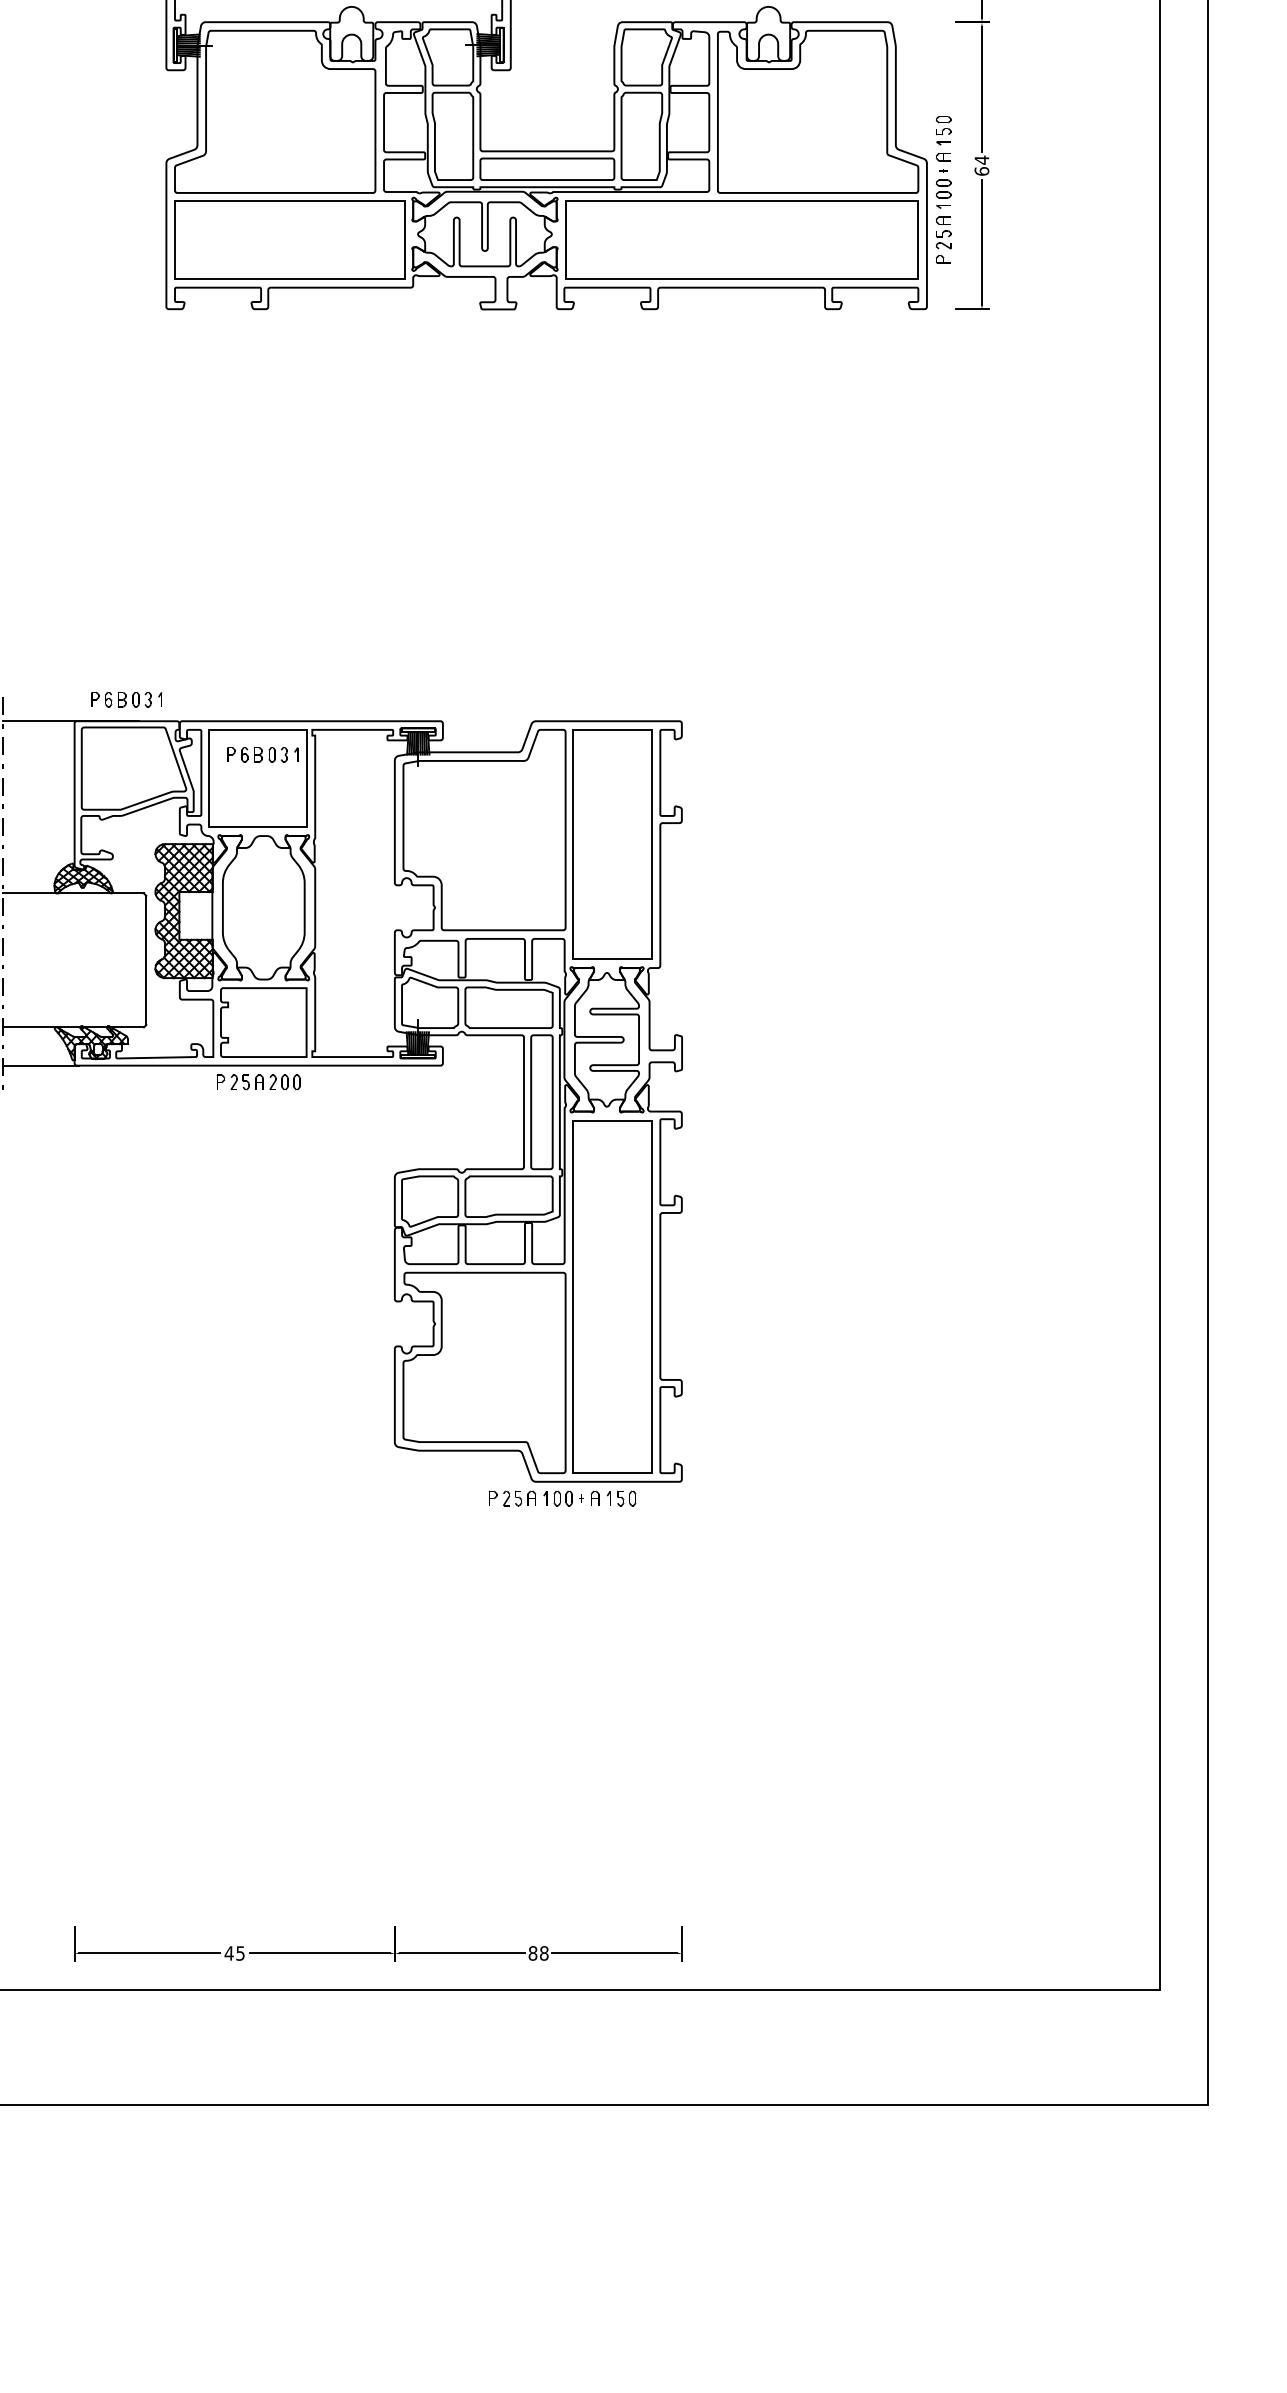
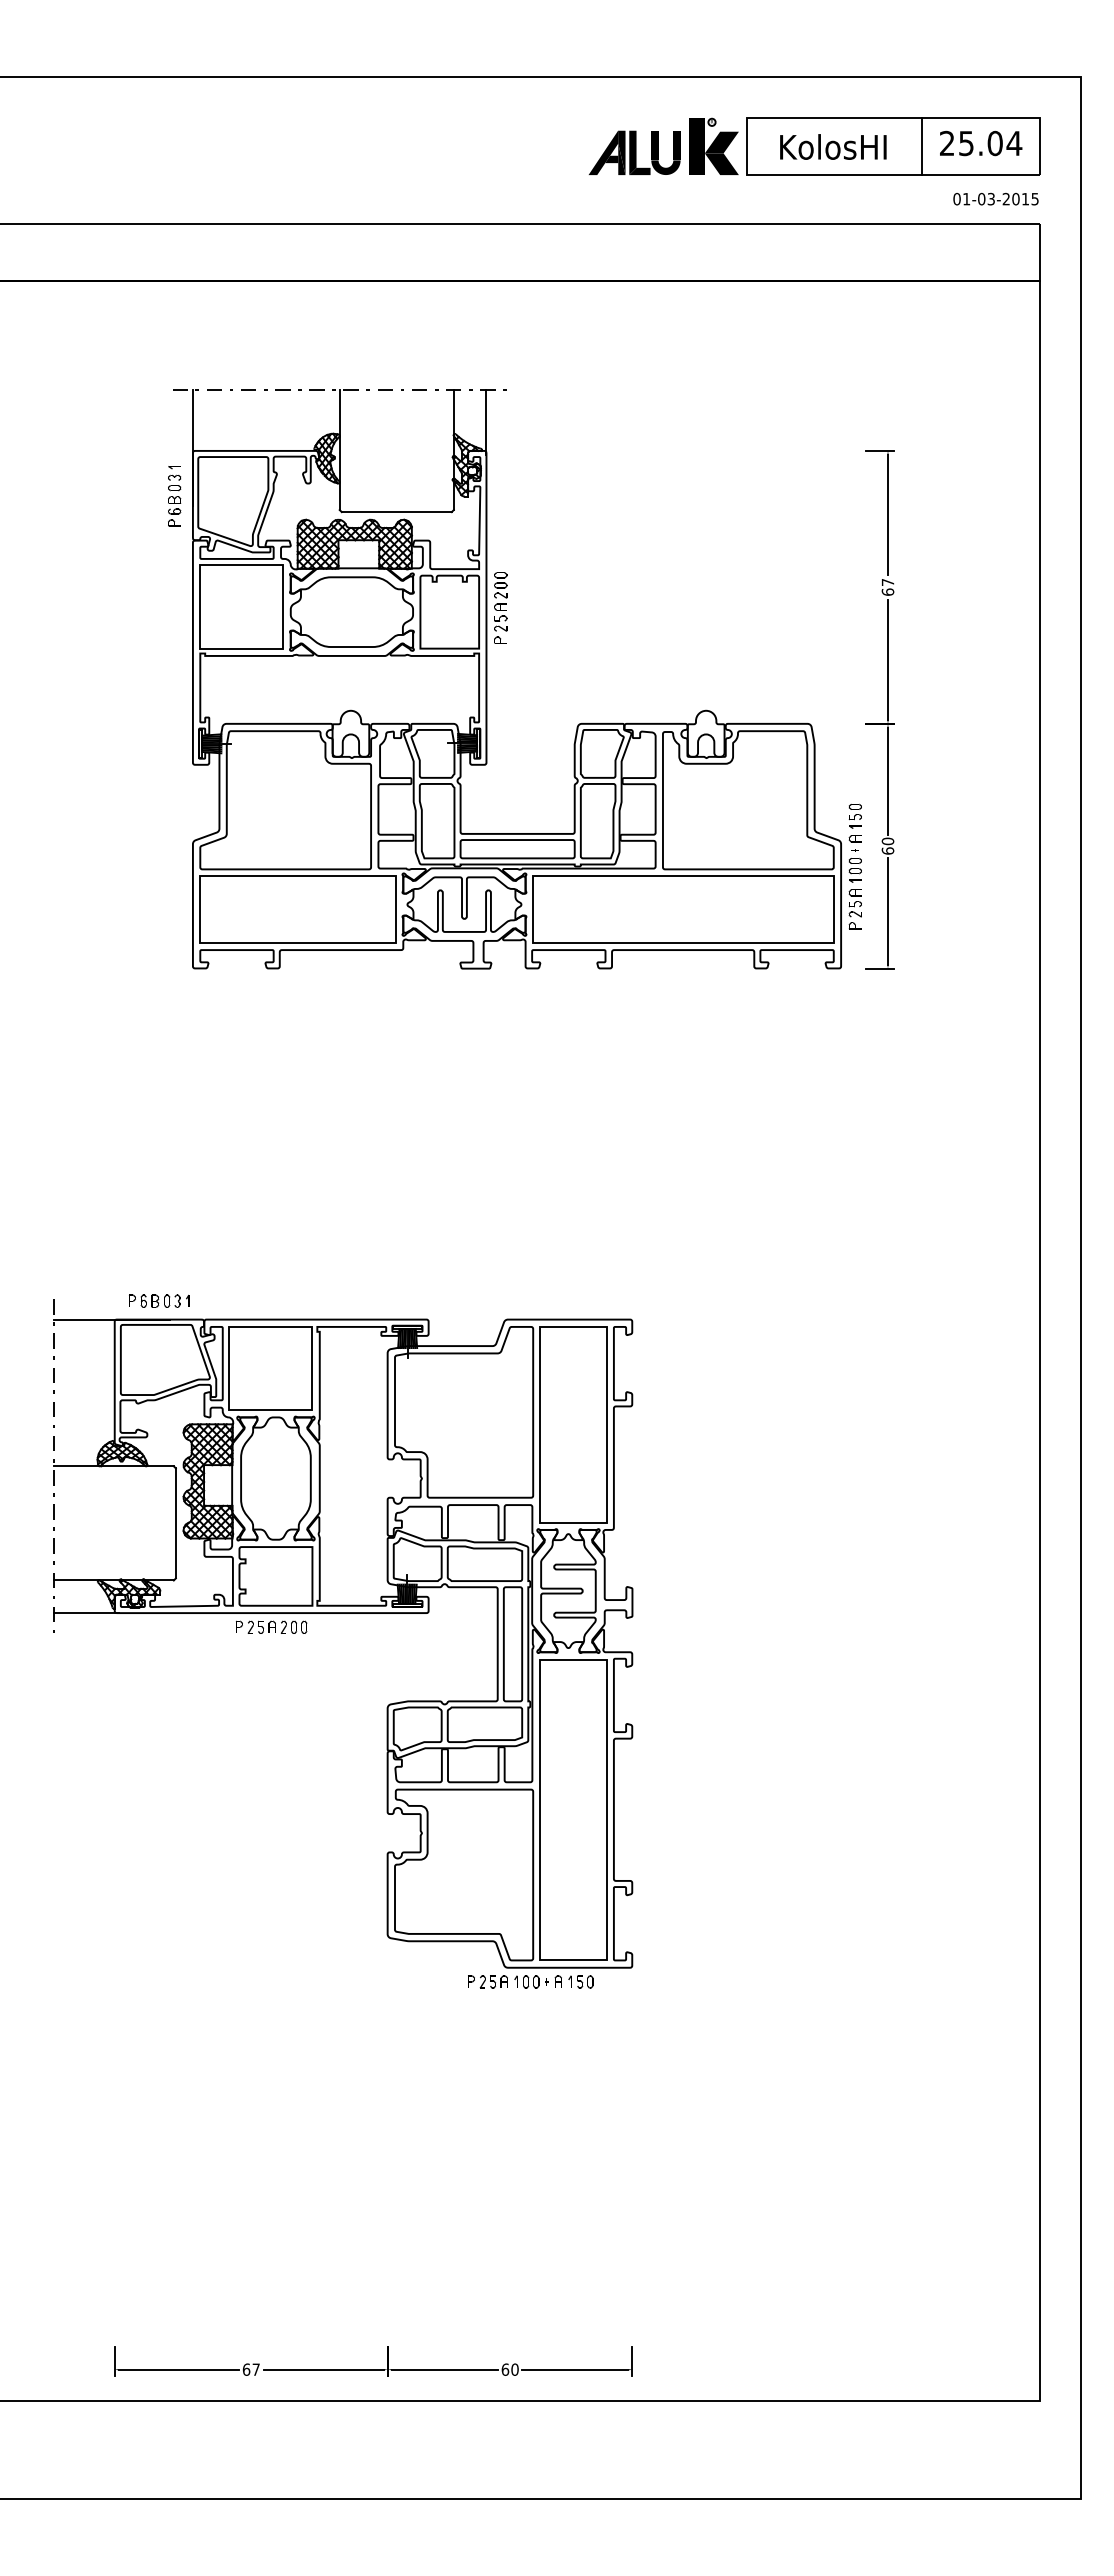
text: (981, 160) -> (887, 841), 64 -> 60
part: (263, 753) -> (275, 1347), removed
text: (233, 1953) -> (250, 2369), 45 -> 67
text: (537, 1953) -> (509, 2369), 88 -> 60

